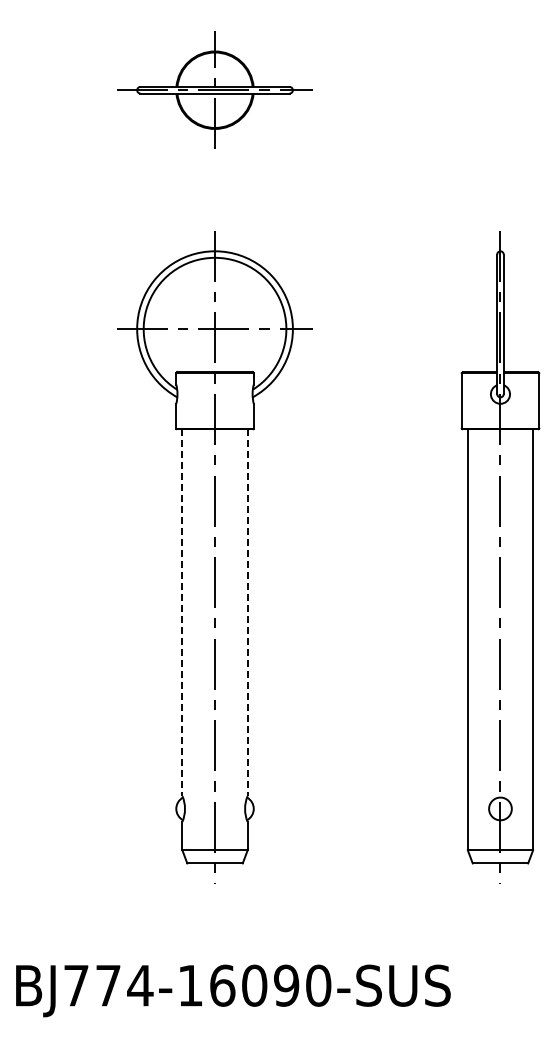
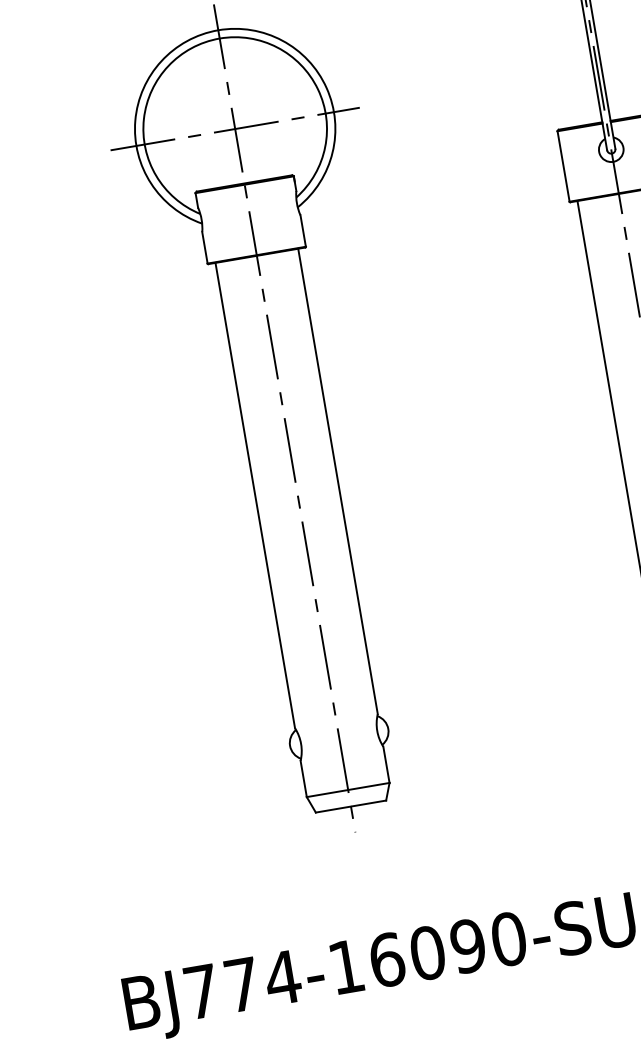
line: (182, 613) -> (255, 496), dashed -> solid
line: (247, 613) -> (337, 482), dashed -> solid

